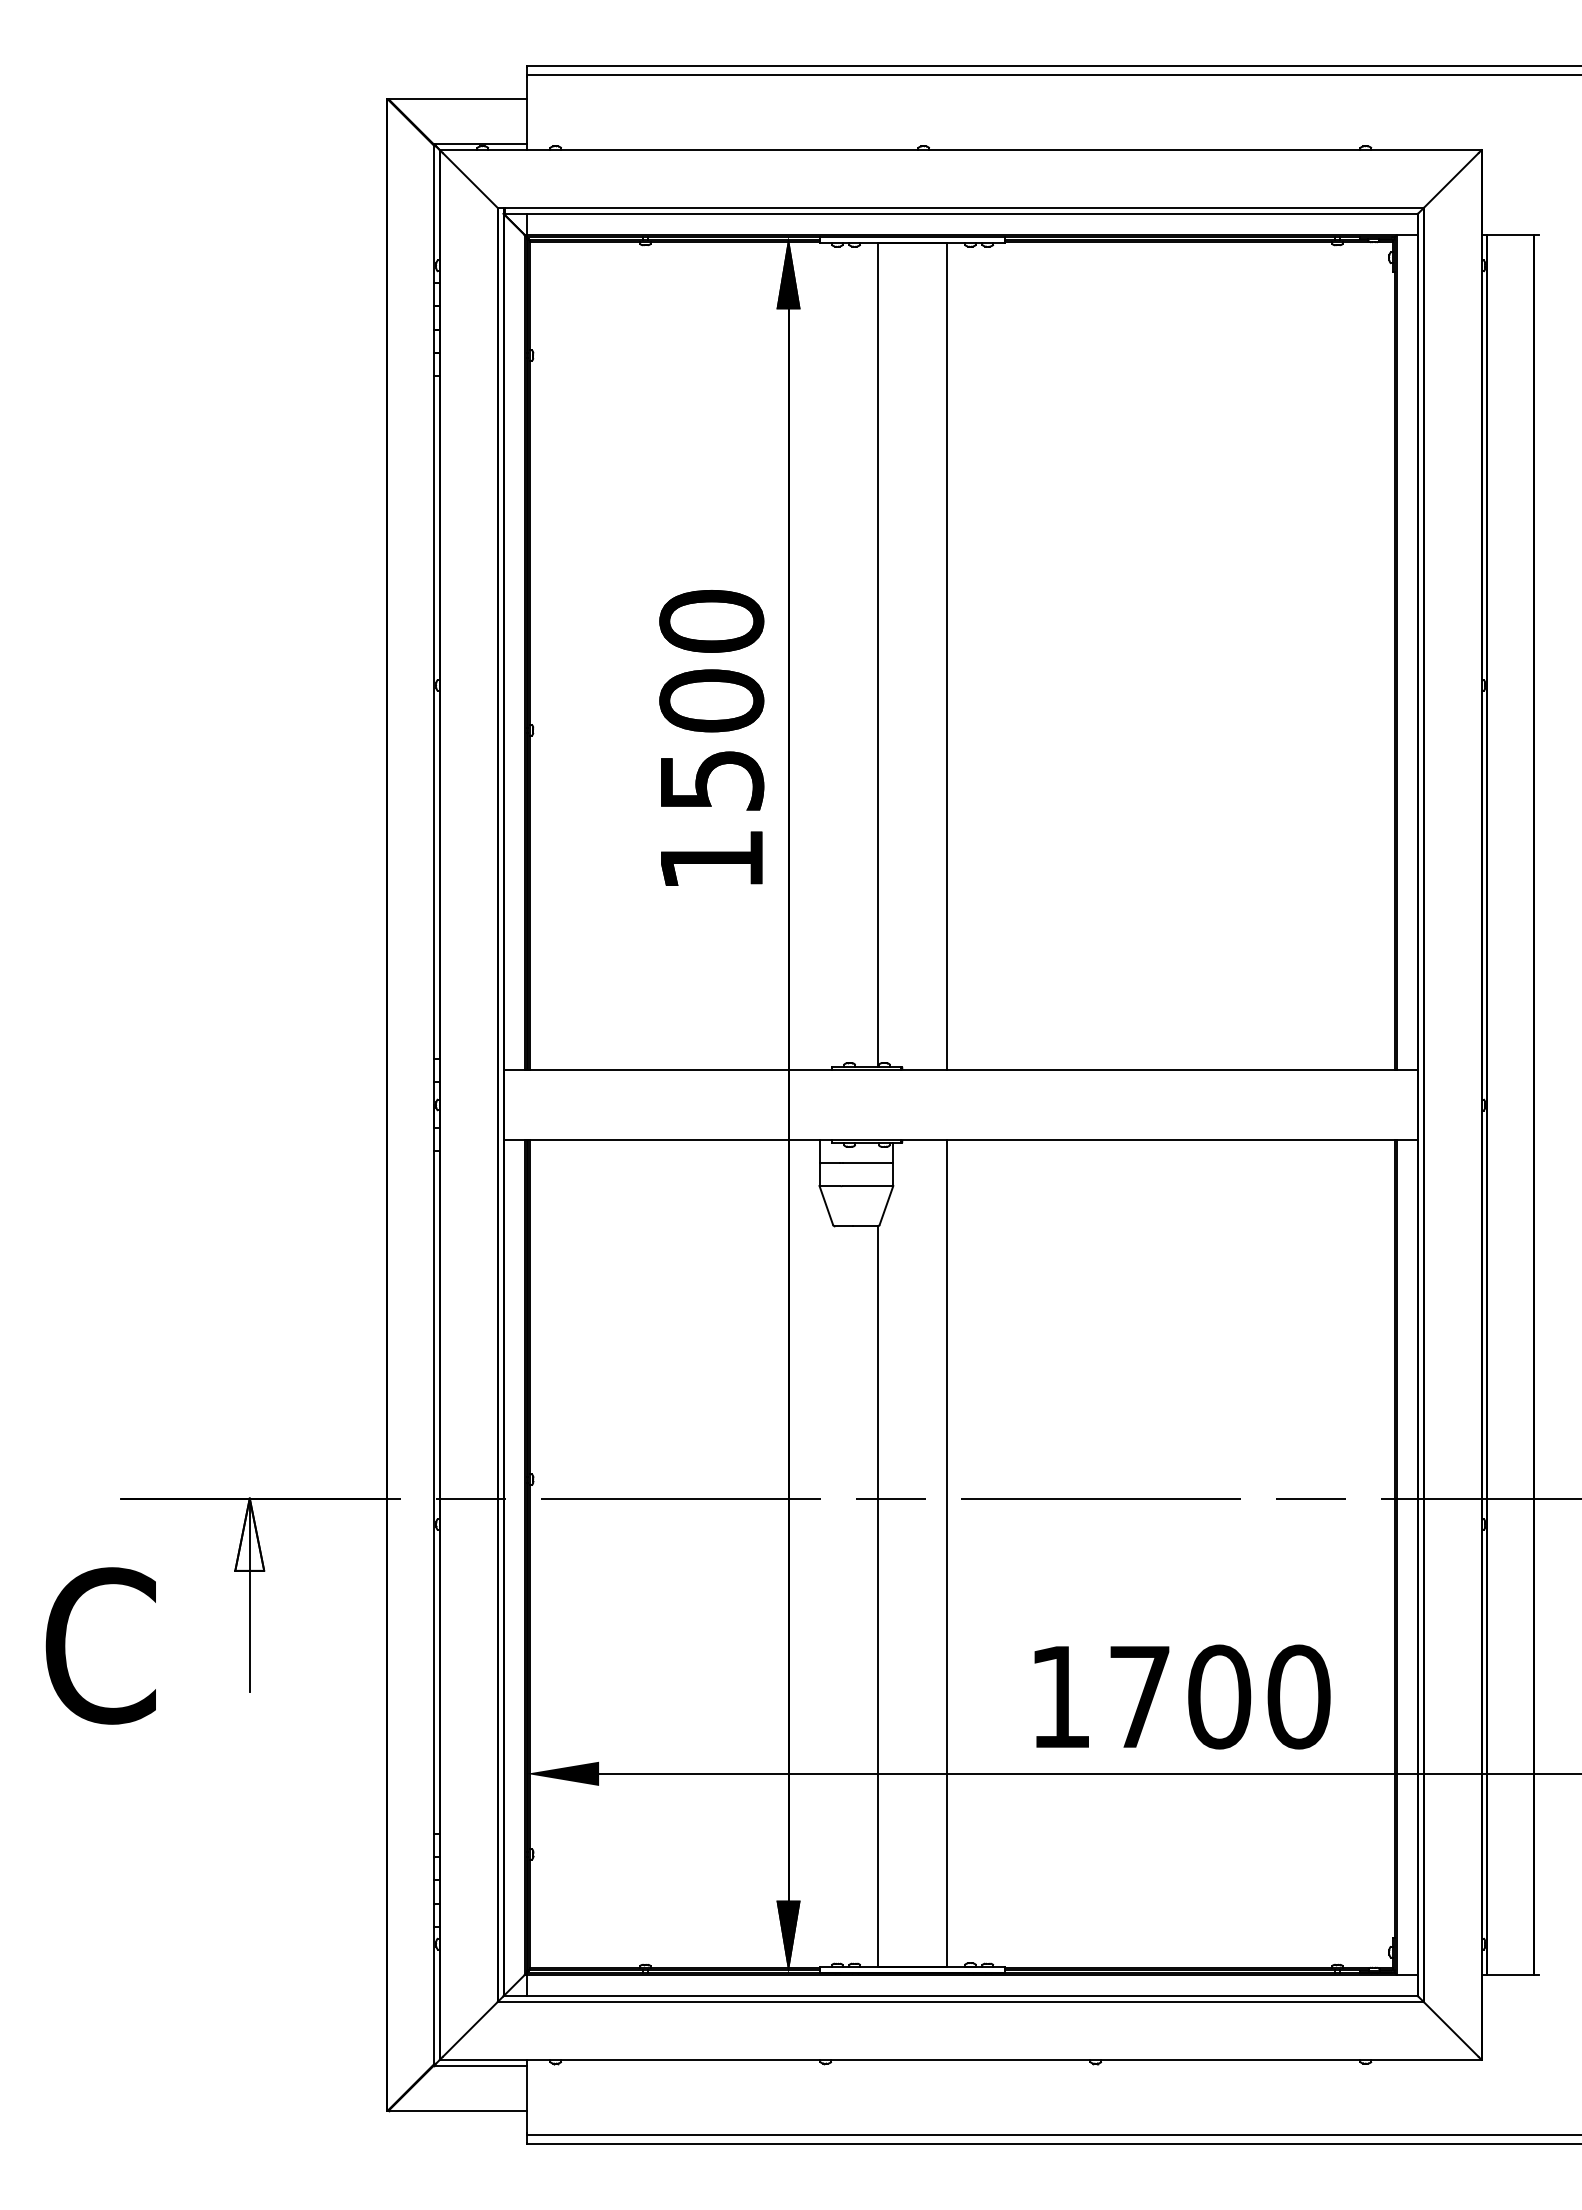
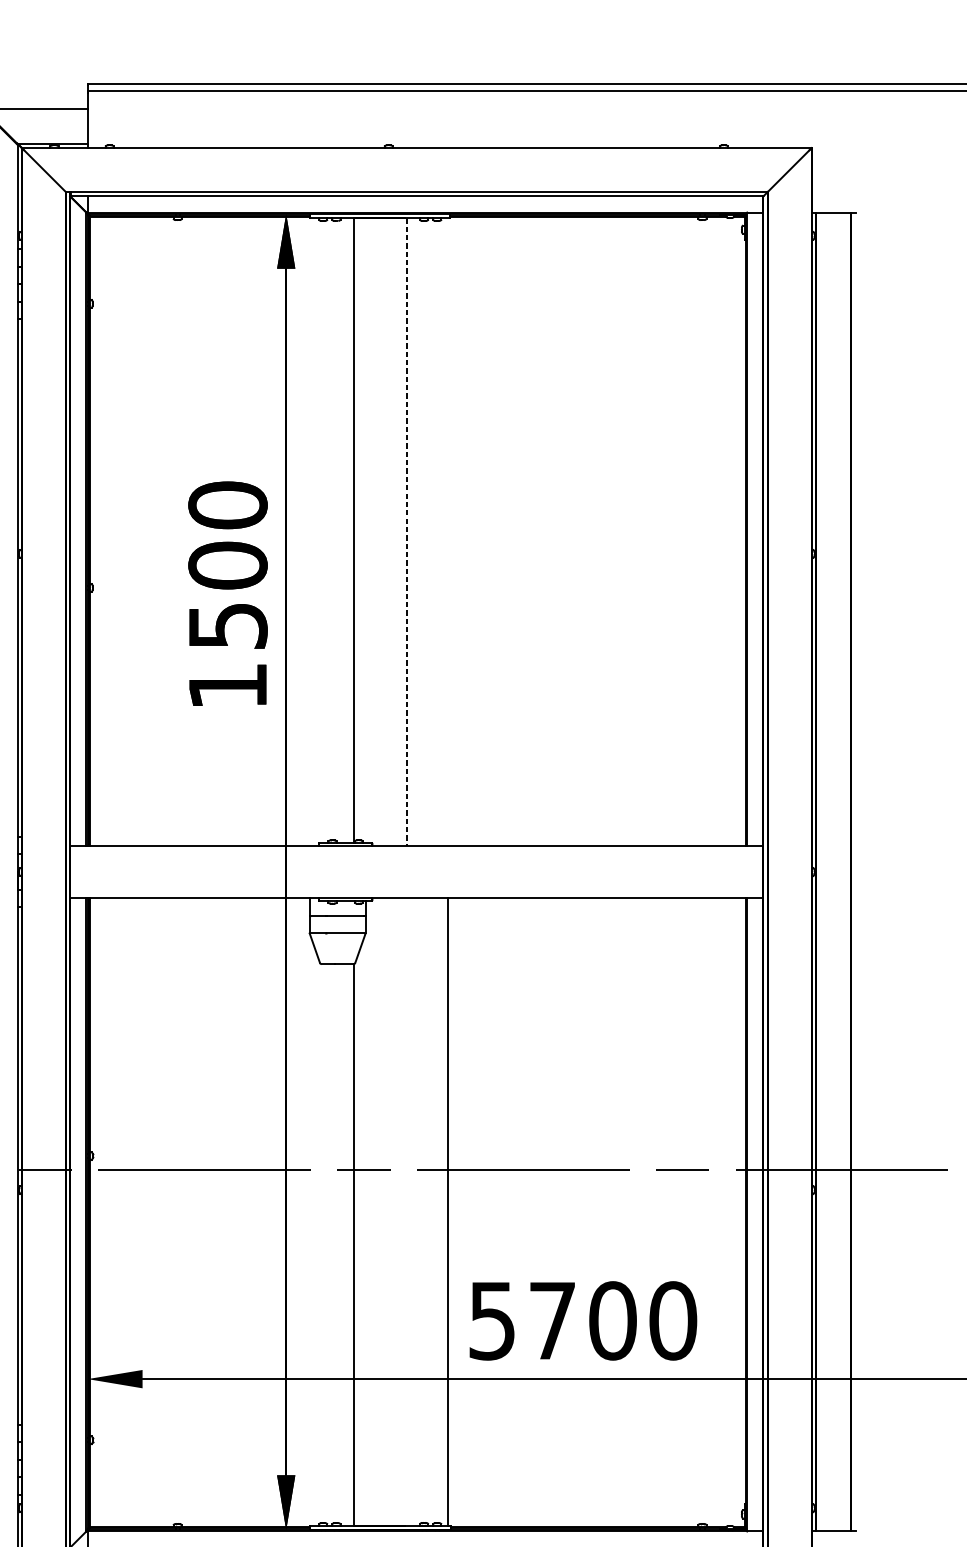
line: (947, 656) -> (406, 531), solid -> dashed
line: (947, 1553) -> (447, 1212), moved
text: (1059, 1697) -> (491, 1321), 1700 -> 5700

